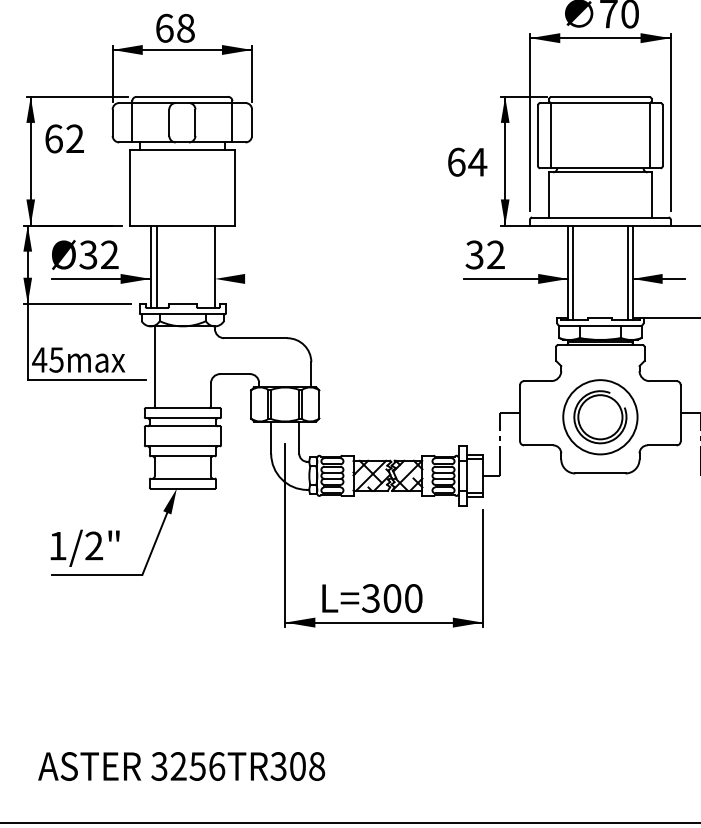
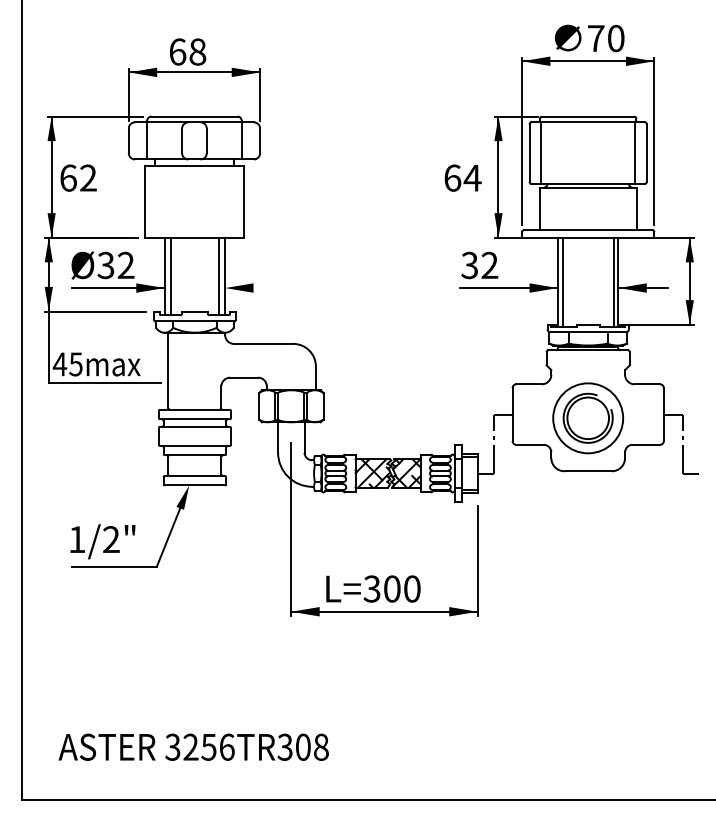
text: (64, 138) -> (78, 177), moved
line: (208, 266) -> (219, 276), added

